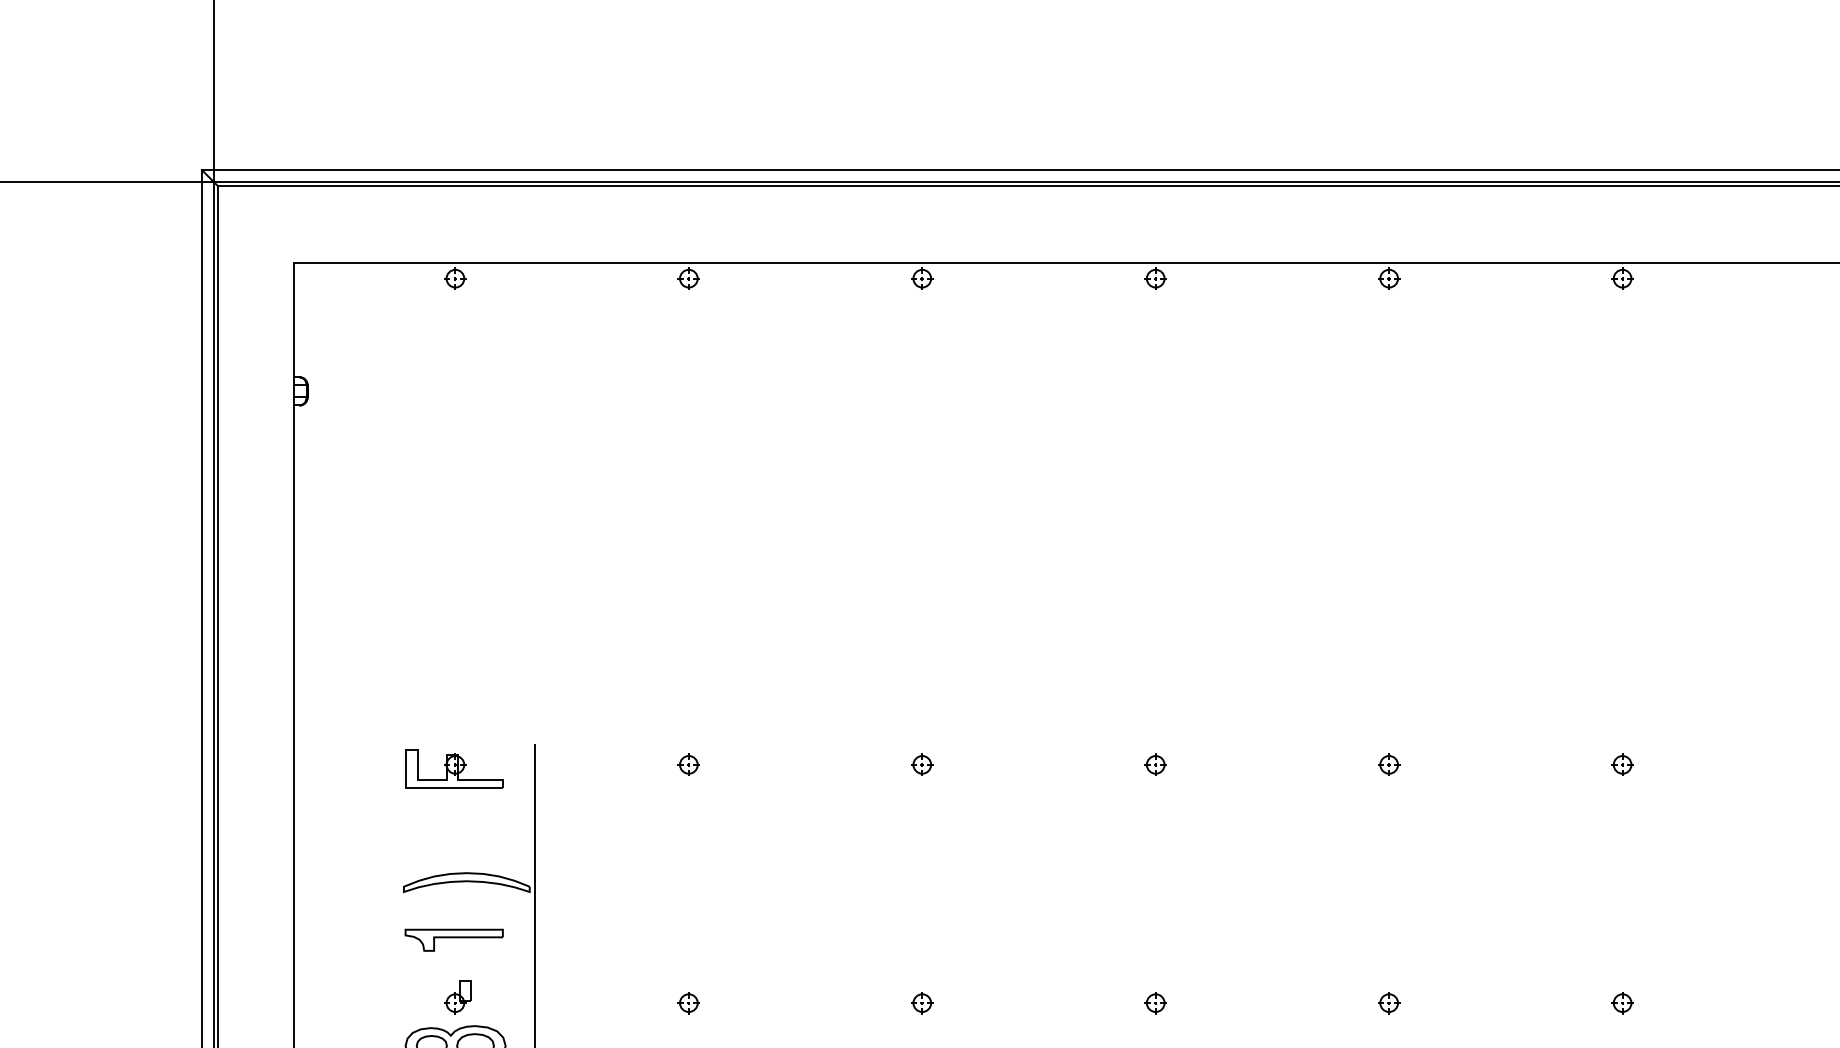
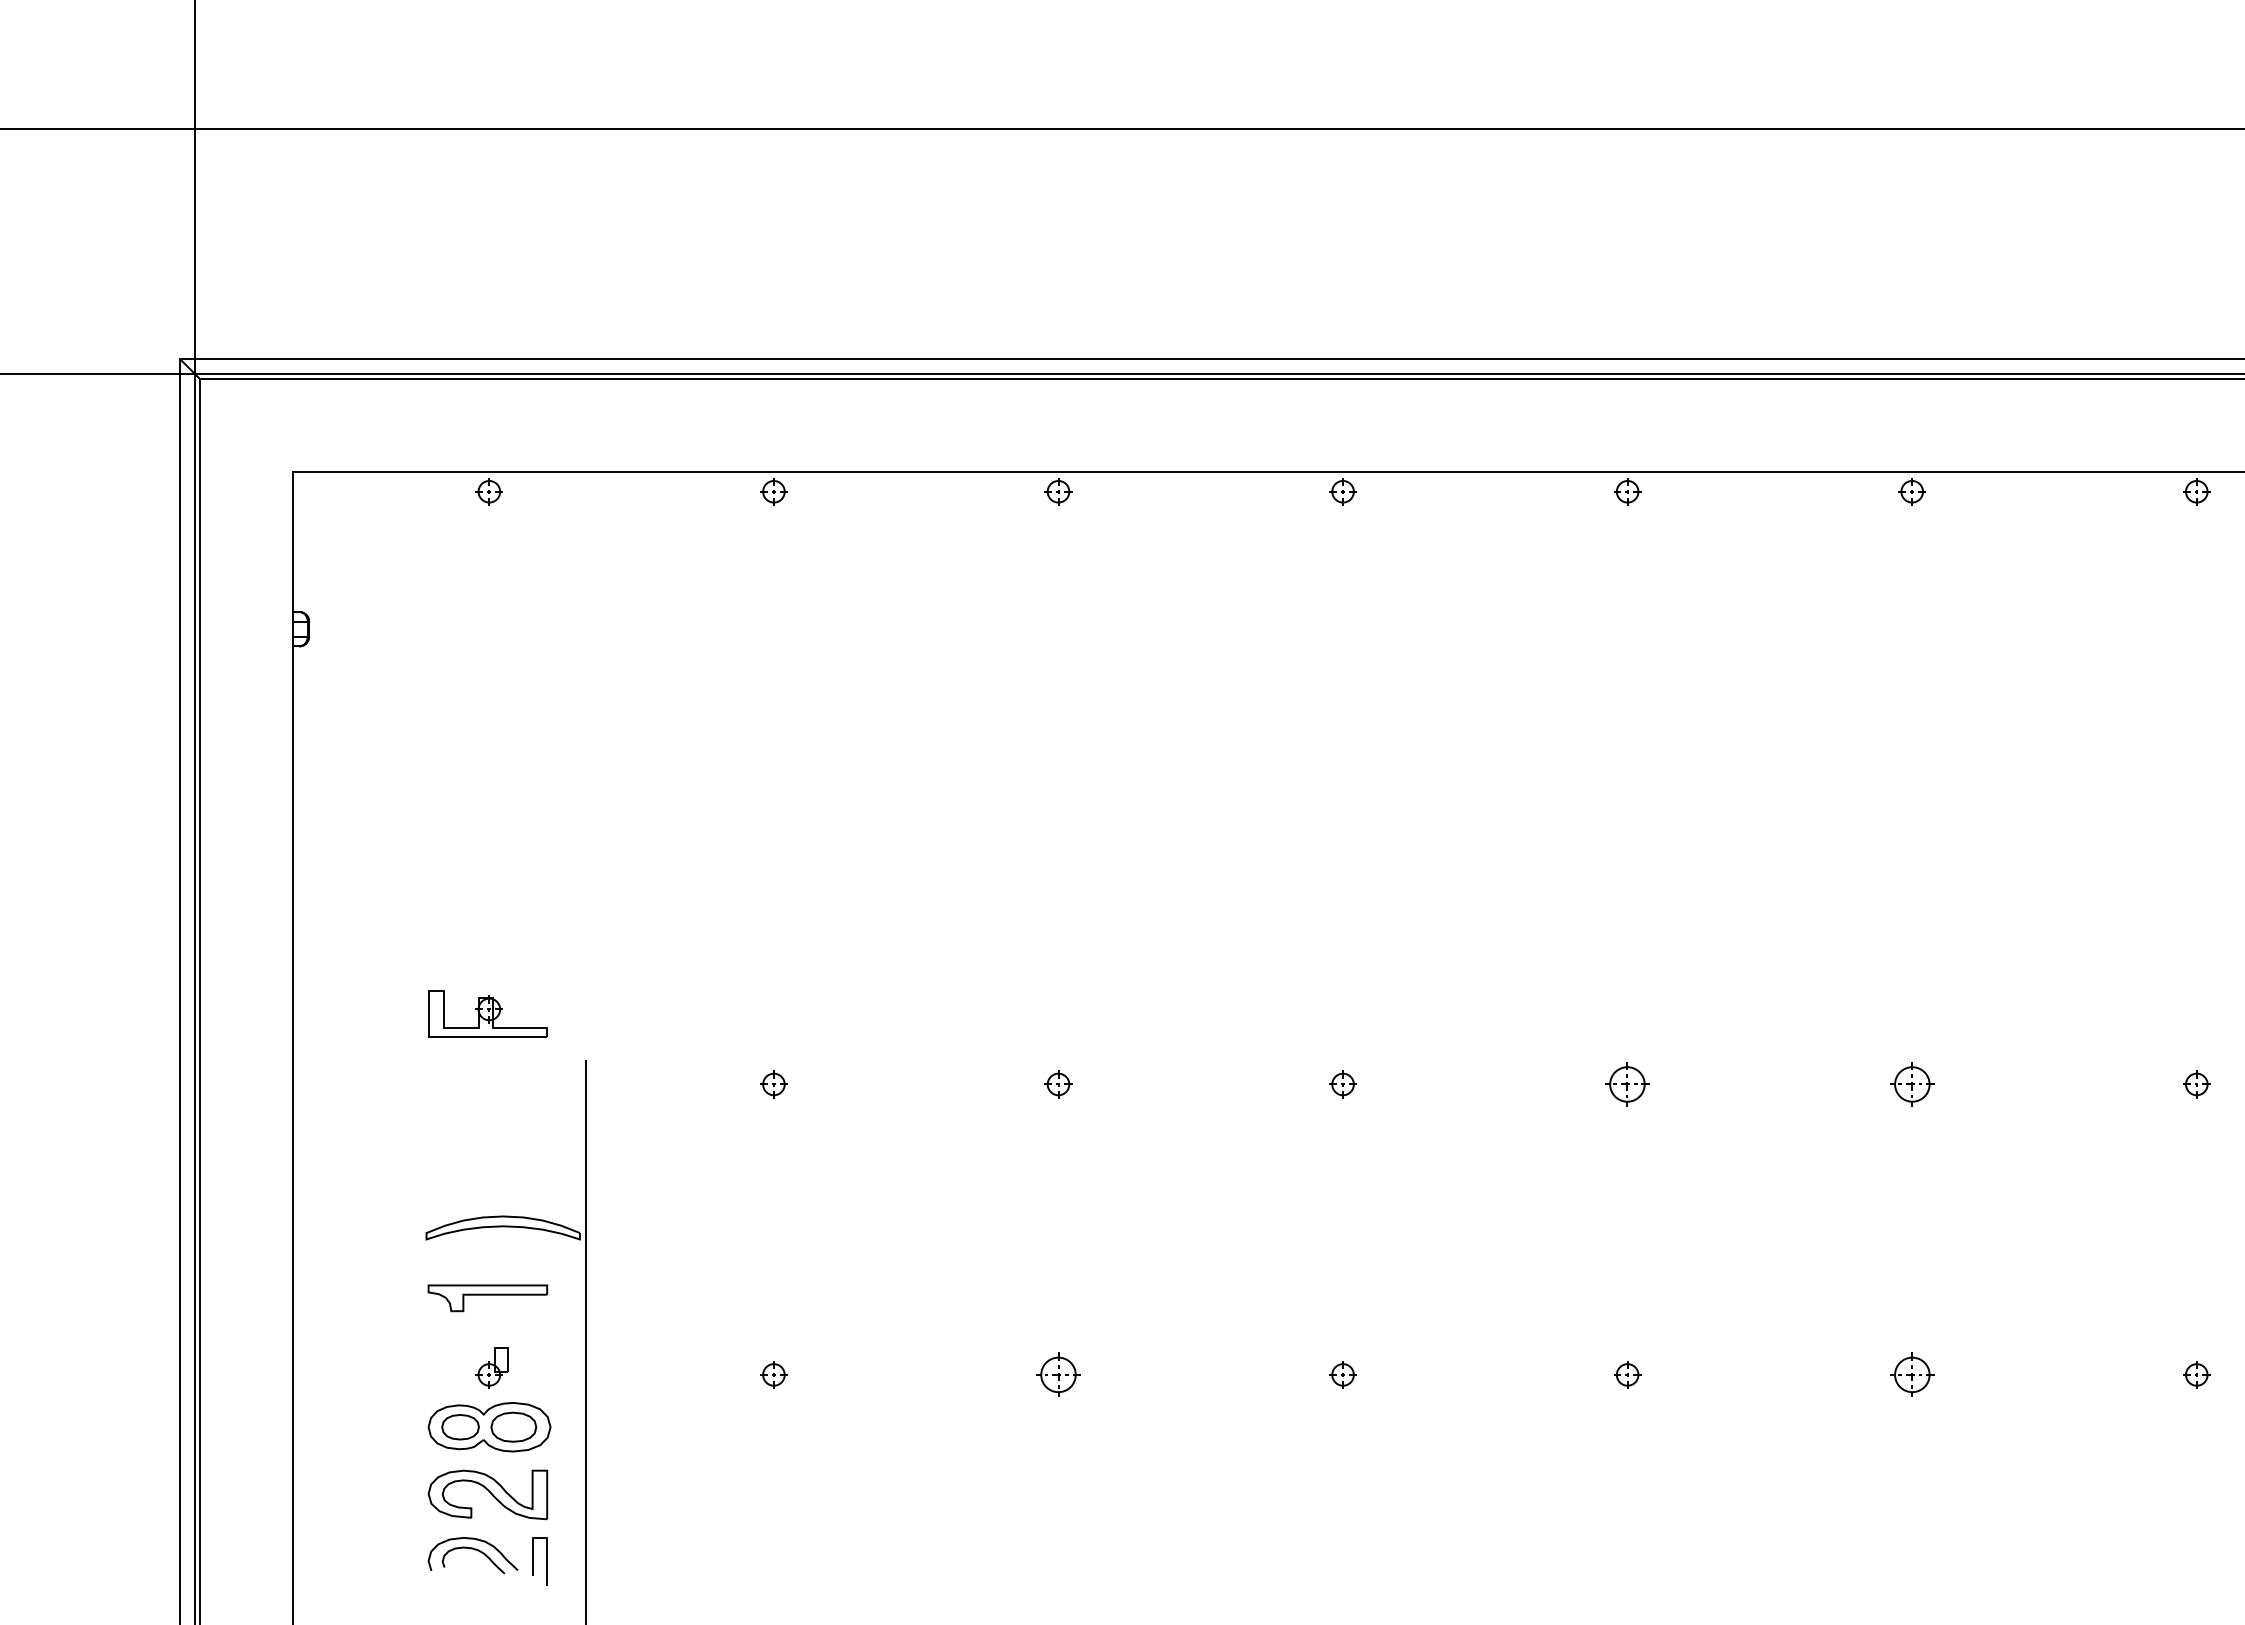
part: (1389, 764) -> (1627, 1084), size x1.6
part: (1622, 764) -> (1911, 1084), size x1.6
part: (453, 768) -> (487, 1013), moved
part: (922, 1002) -> (1058, 1374), size x1.6
part: (1622, 1002) -> (1911, 1374), size x1.6

